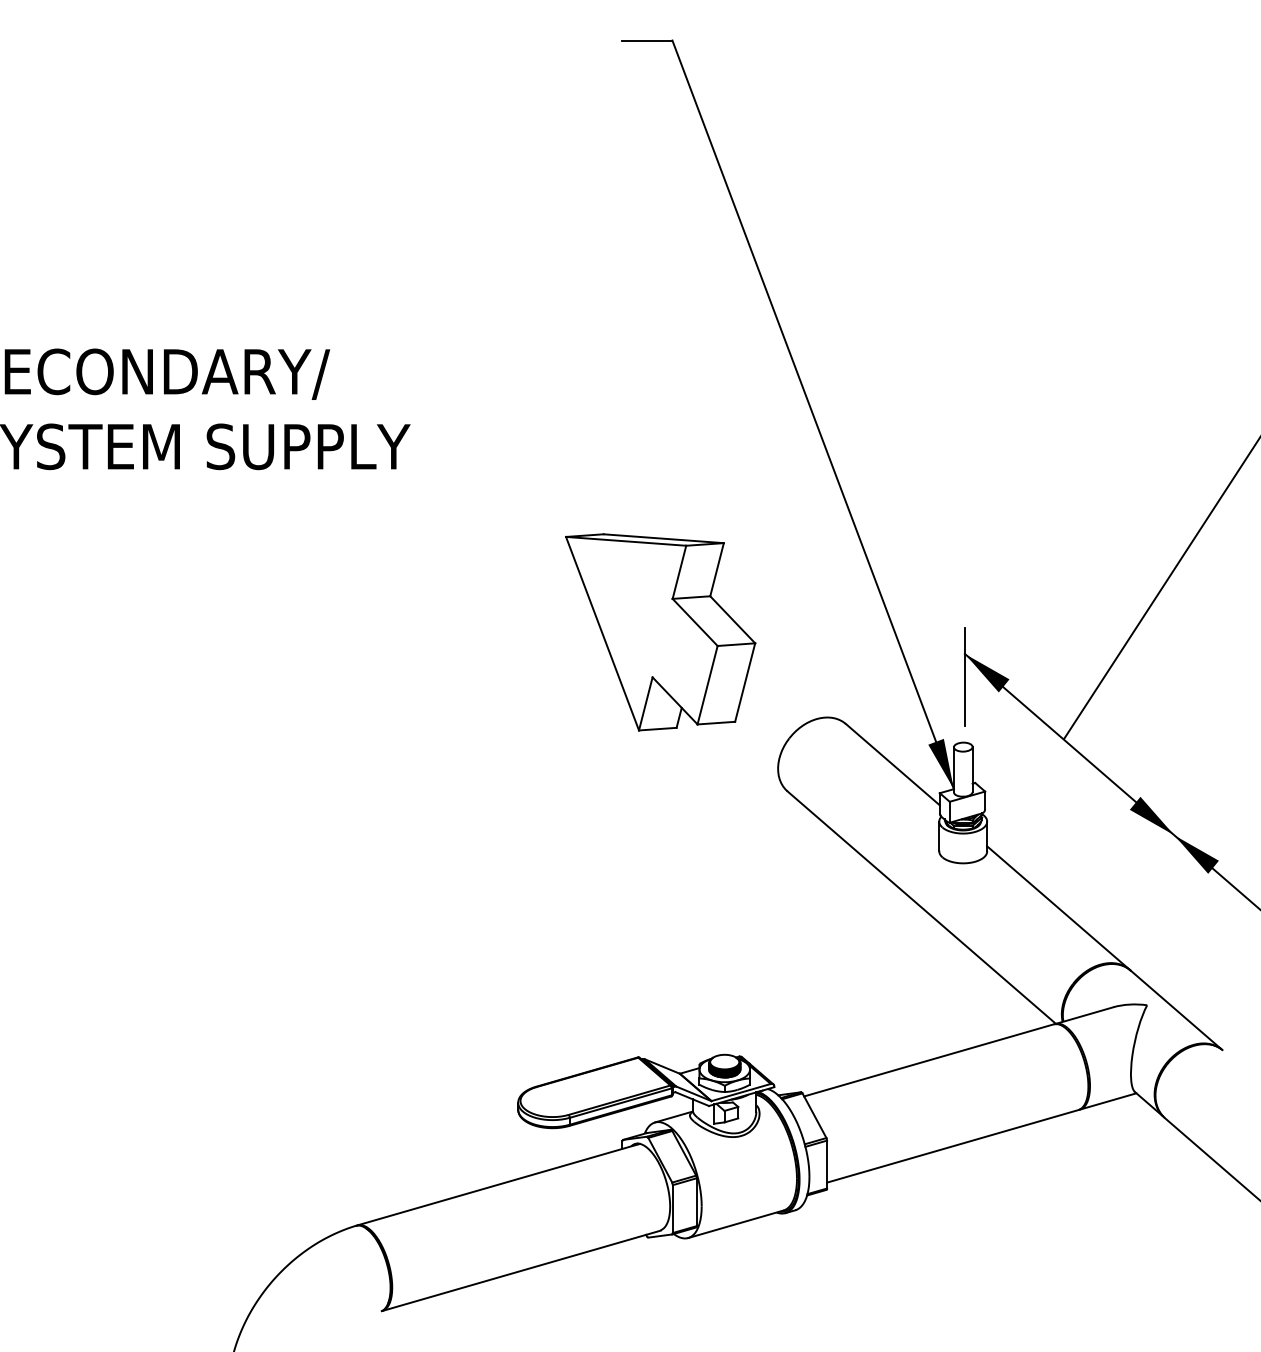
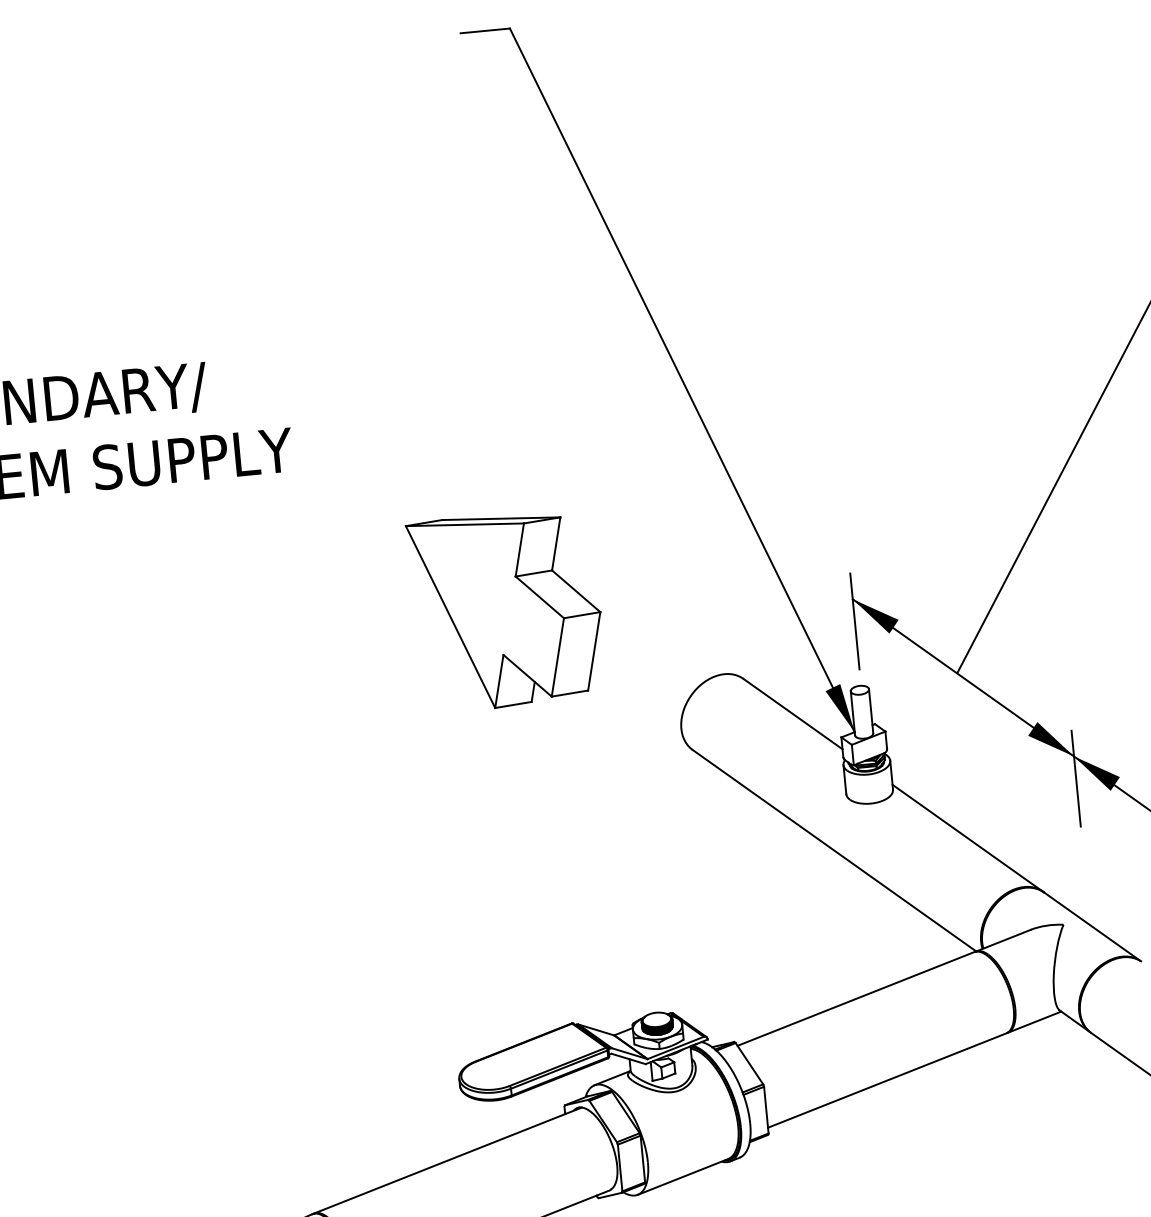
part: (660, 632) -> (506, 610), moved
line: (1174, 857) -> (1076, 778), added

